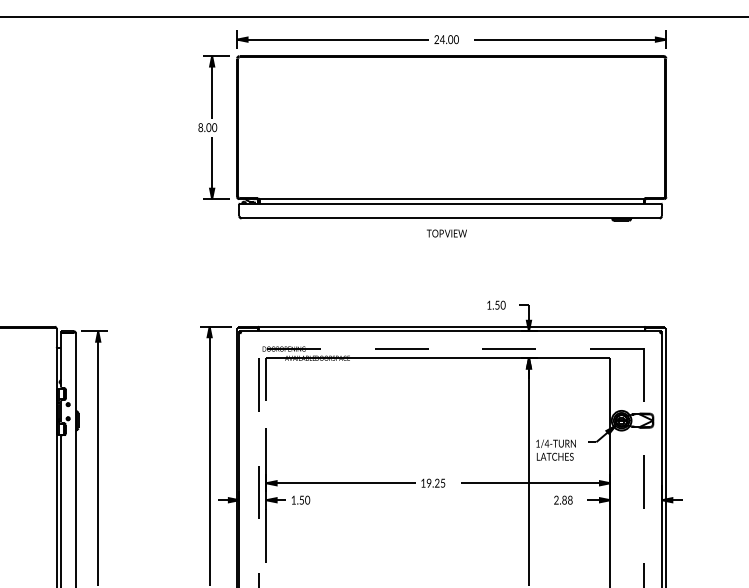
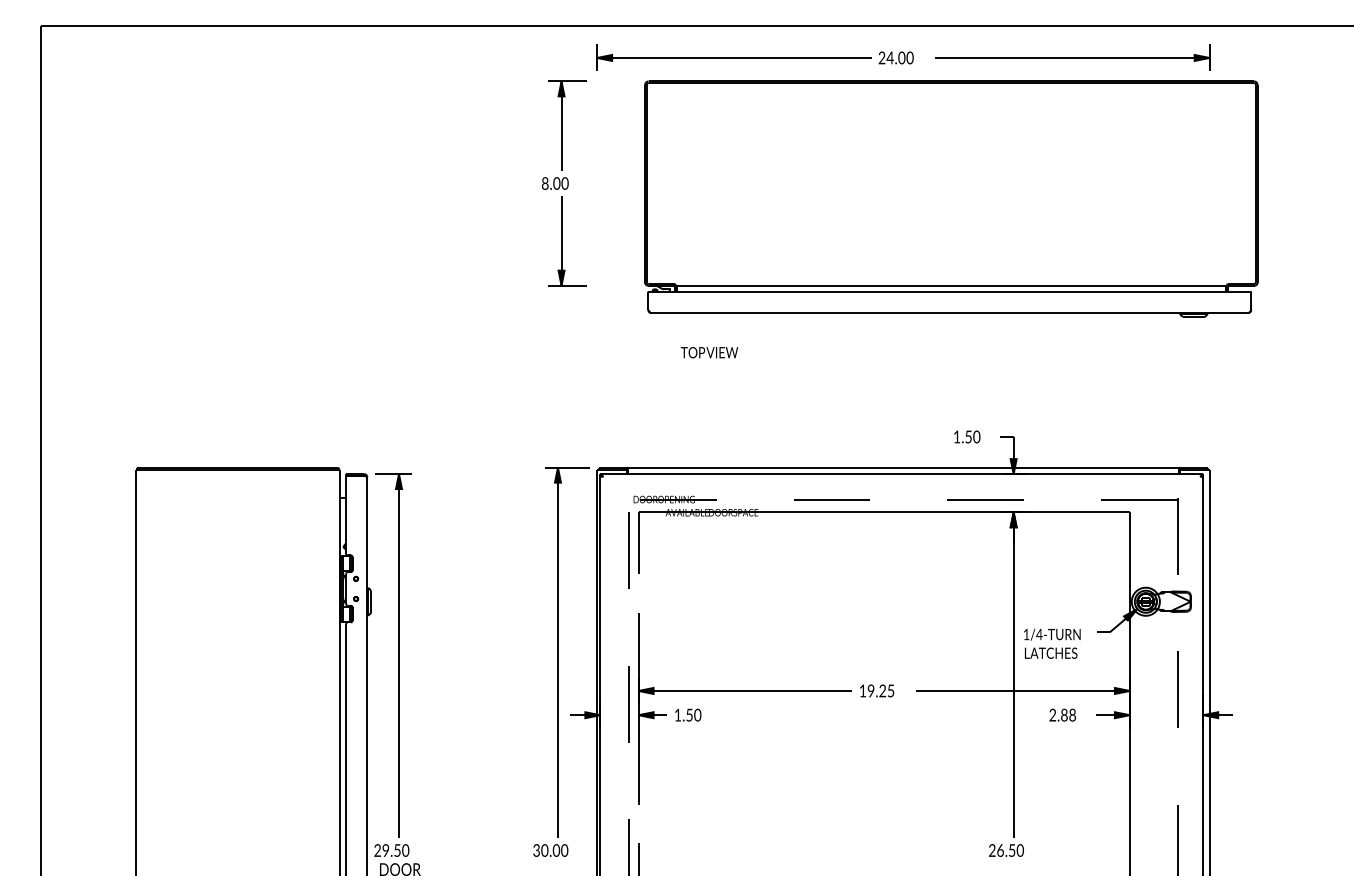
part: (451, 138) -> (951, 198), moved
text: (446, 233) -> (709, 352), moved

